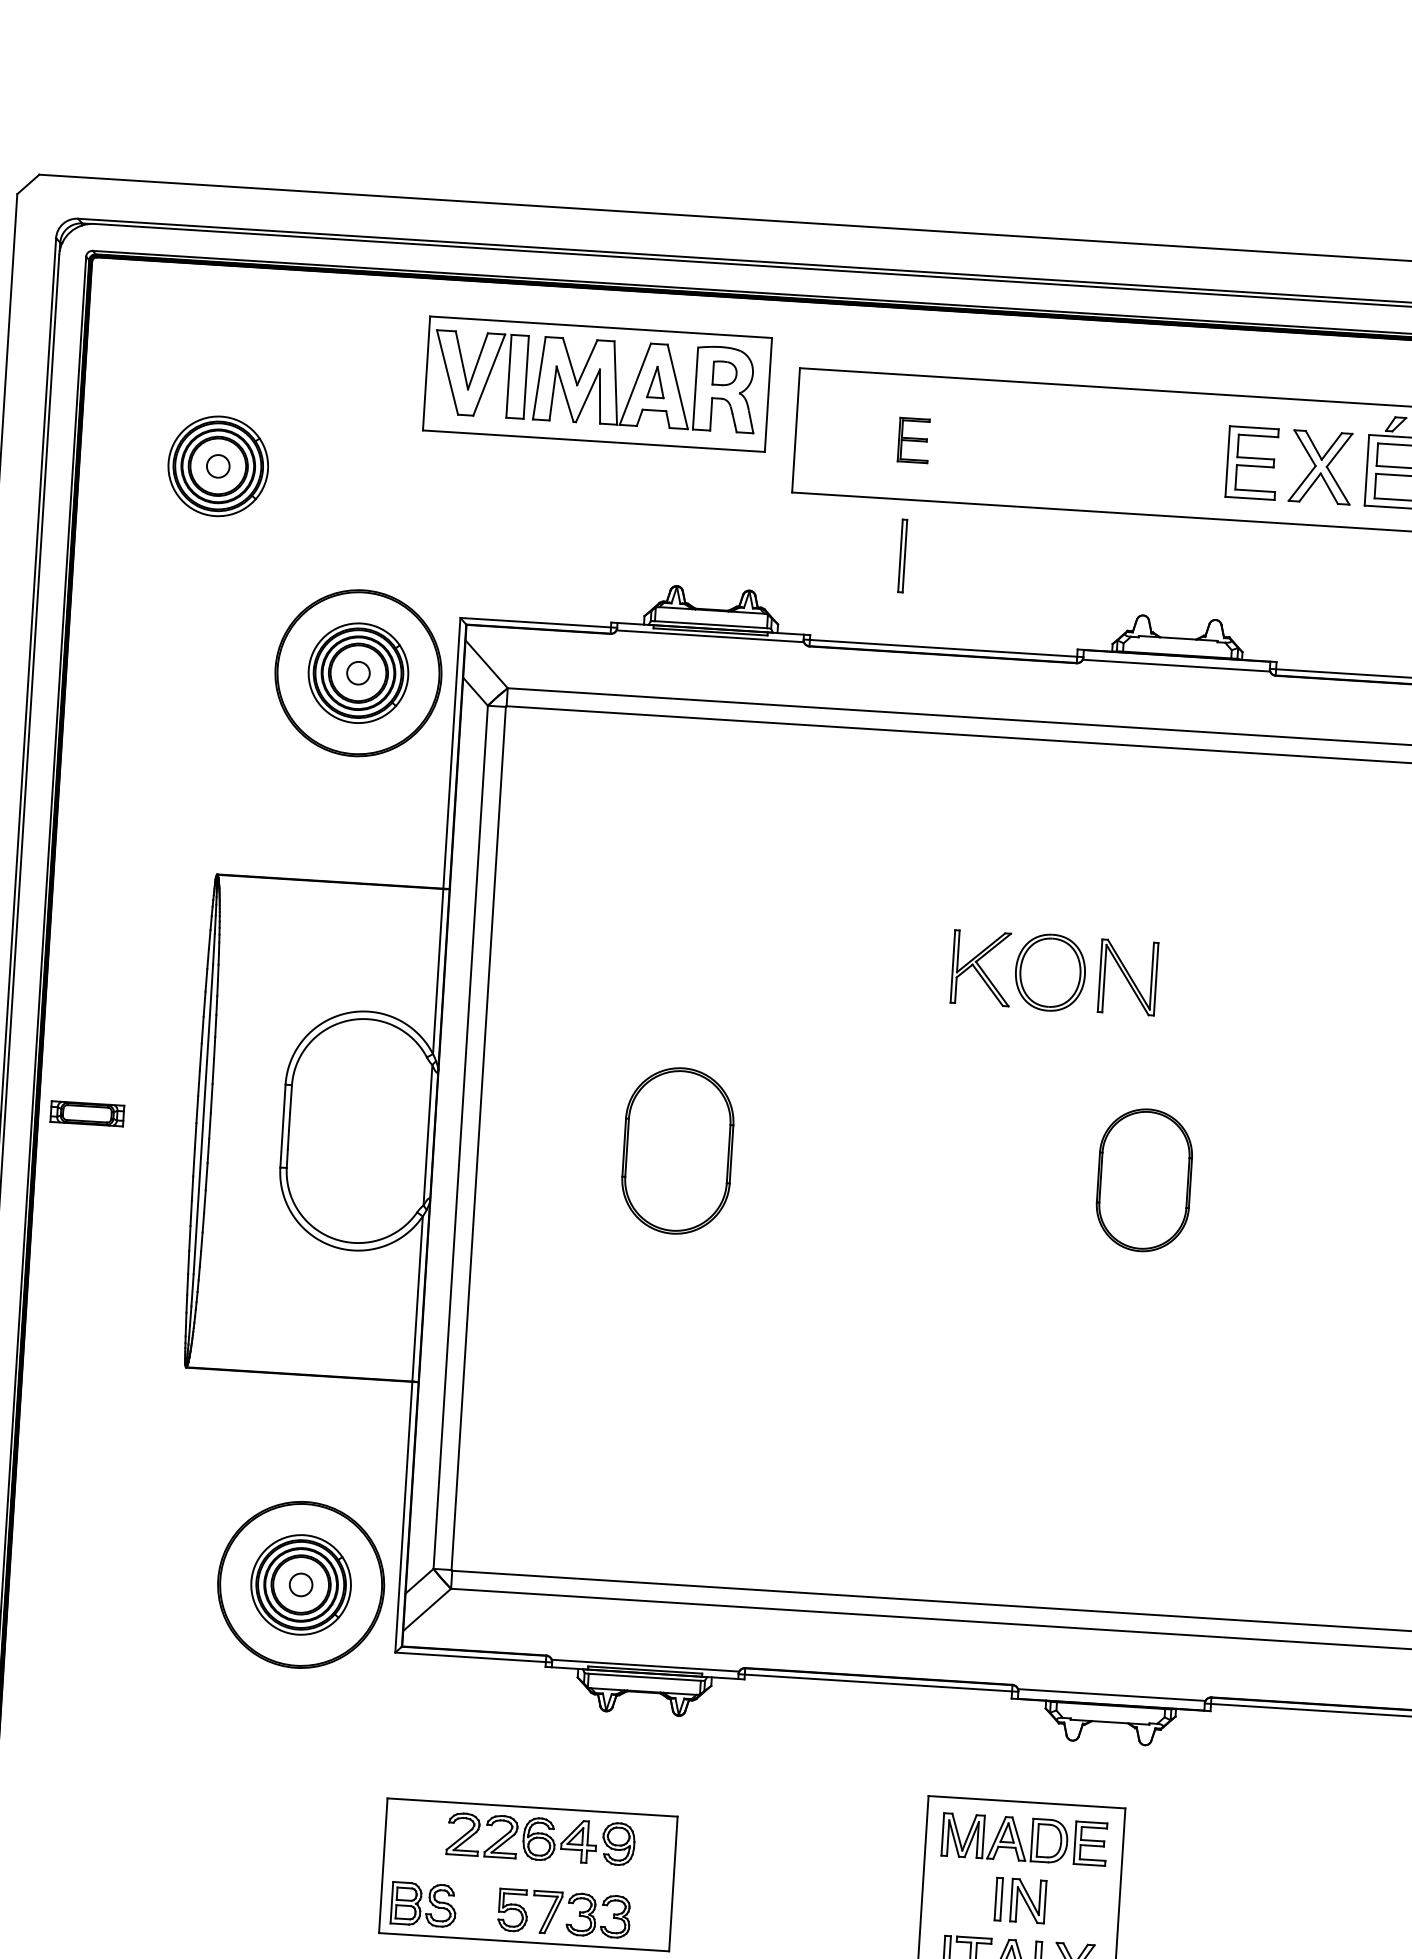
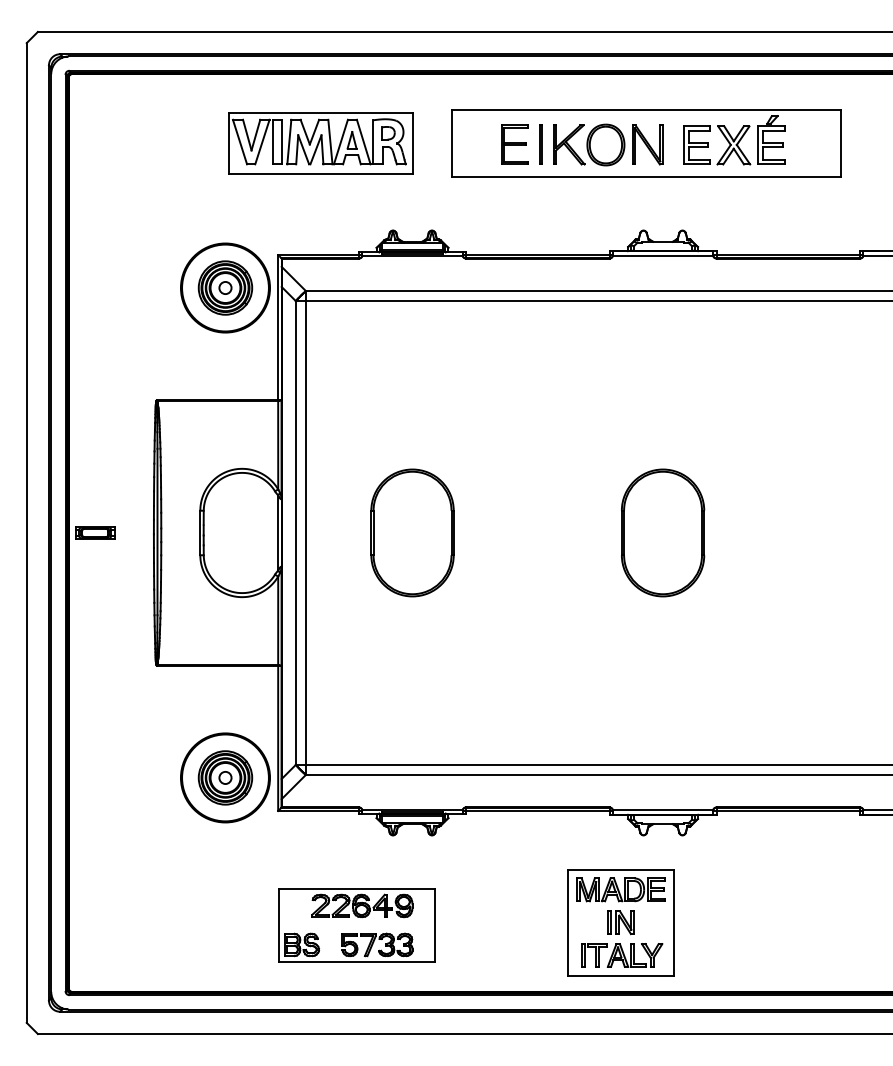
part: (597, 384) -> (320, 143), moved
part: (913, 439) -> (514, 144), size x1.67
part: (218, 465) -> (143, 181), removed
line: (902, 555) -> (540, 144), moved
part: (1055, 972) -> (608, 144), moved
part: (677, 1150) -> (412, 532), size x1.43
part: (1145, 1179) -> (663, 532), size x1.67

